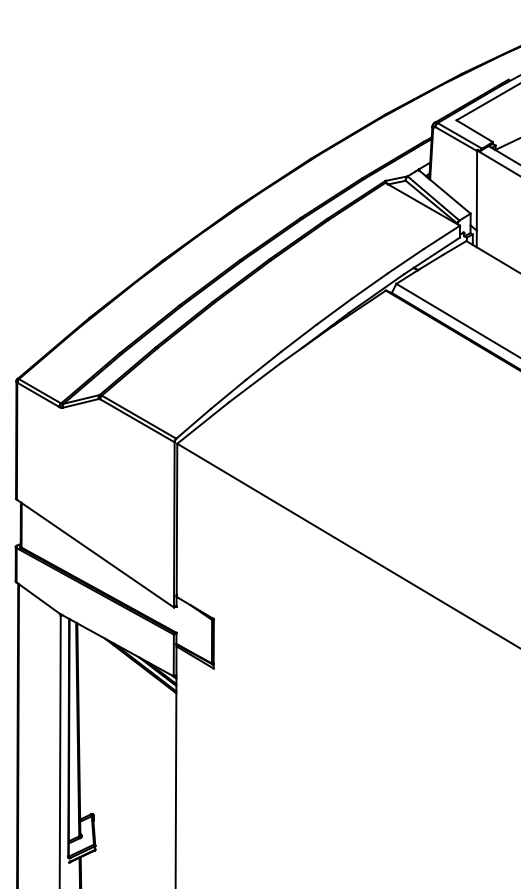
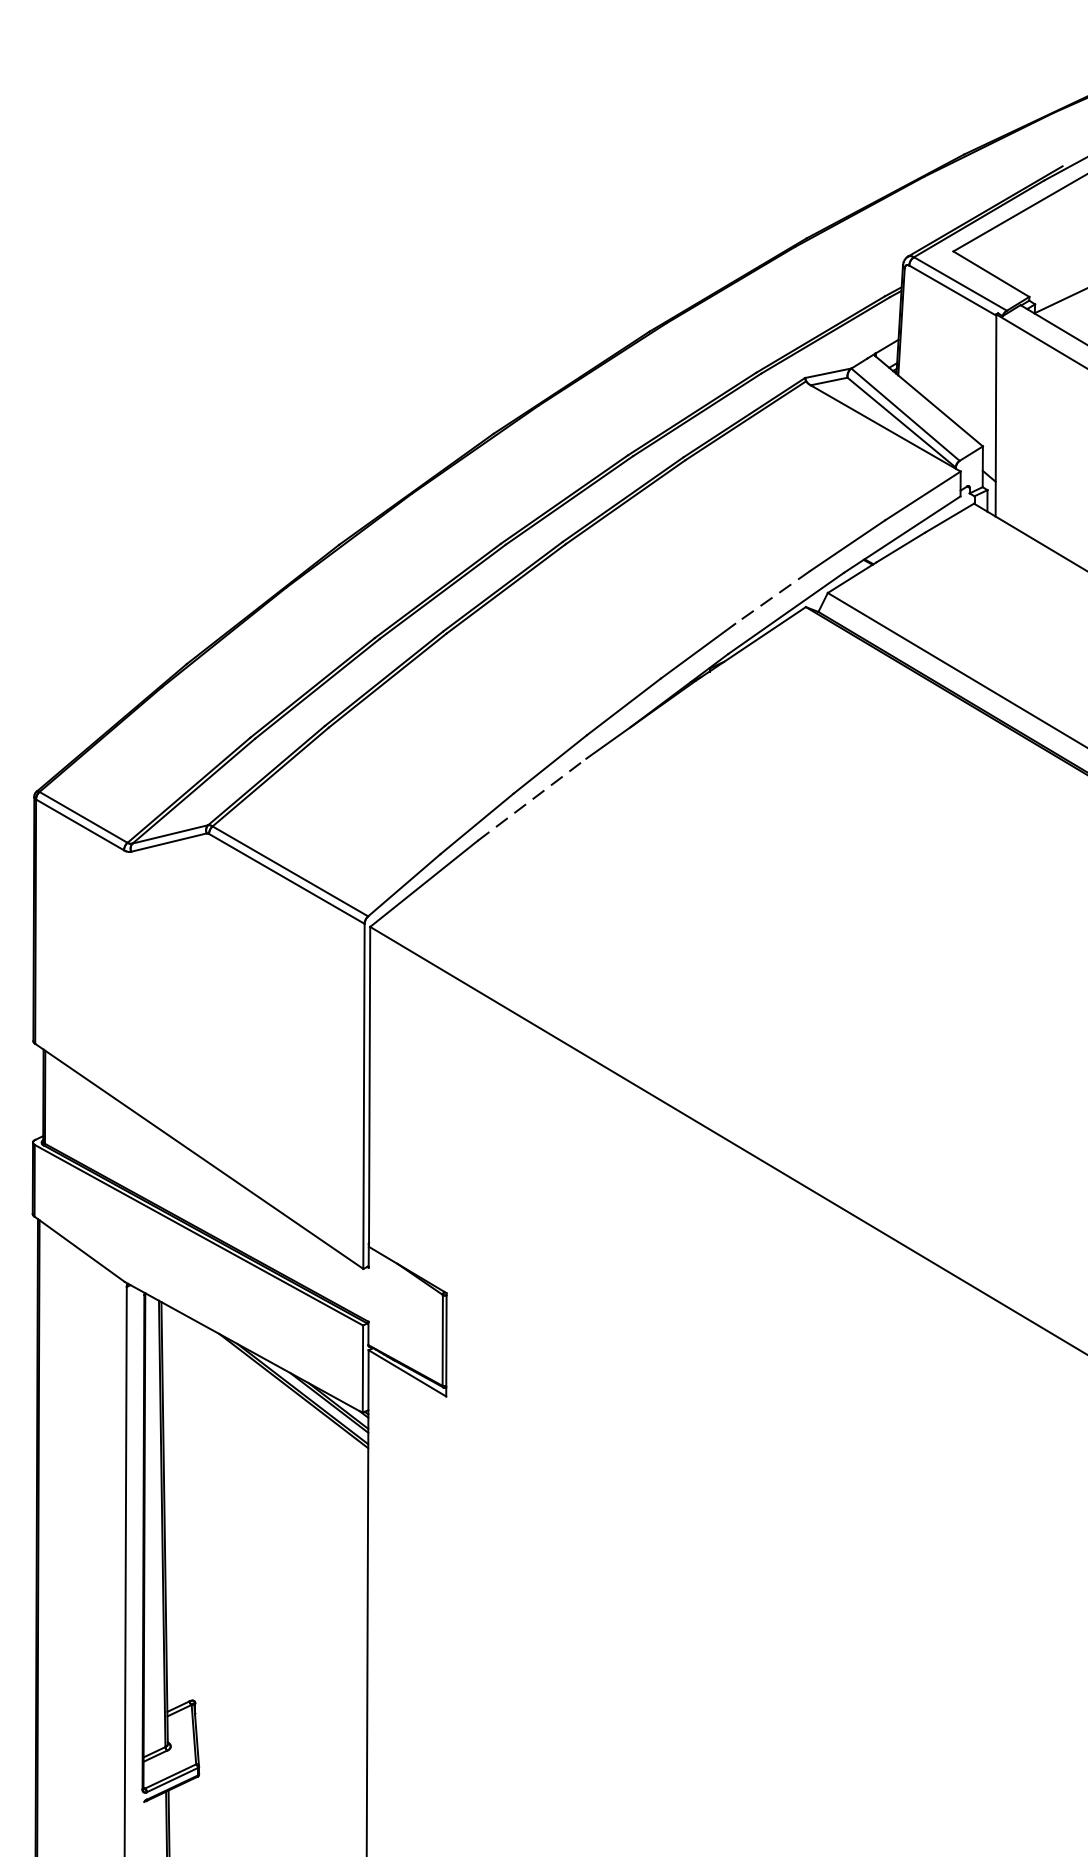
line: (369, 286) -> (771, 598), solid -> dashed
line: (254, 382) -> (531, 799), solid -> dashed

